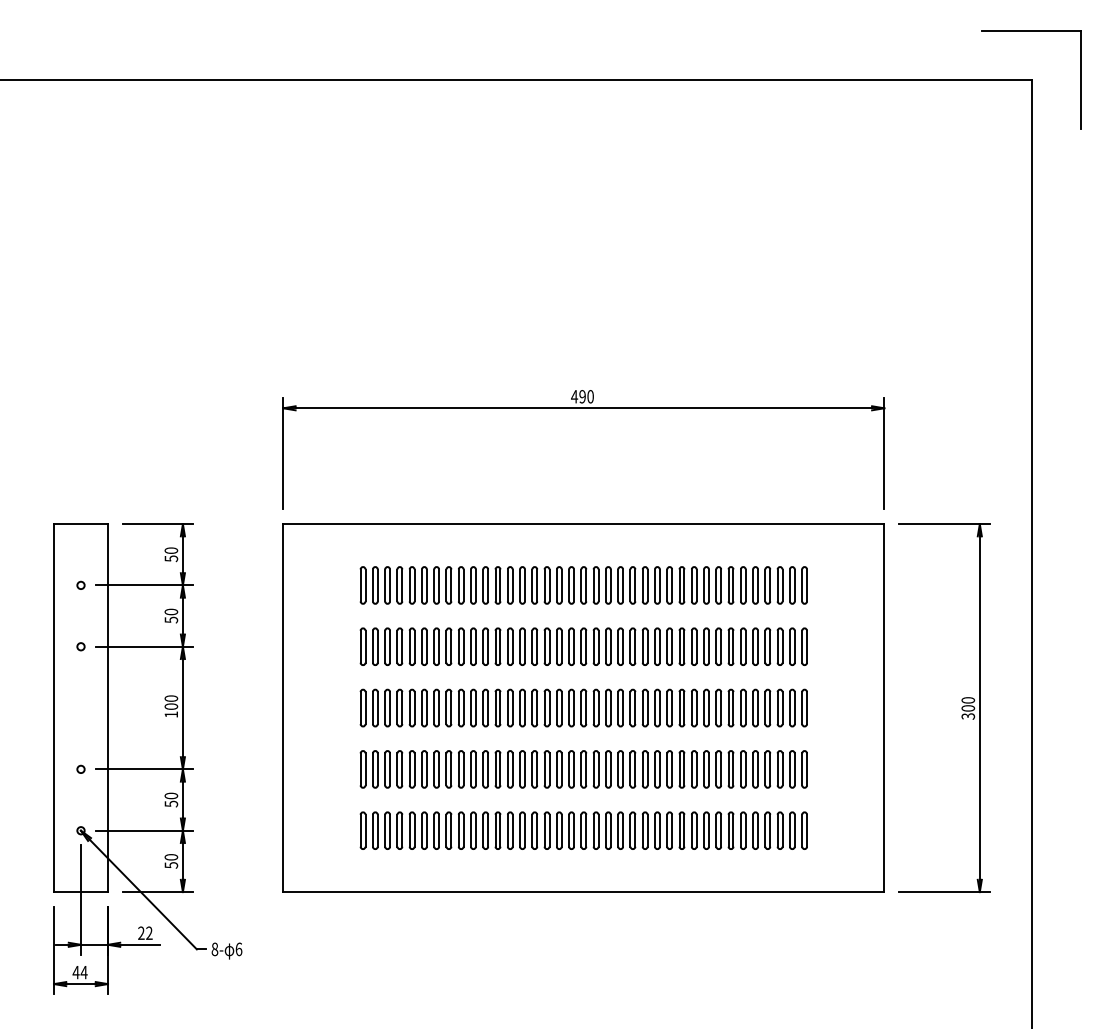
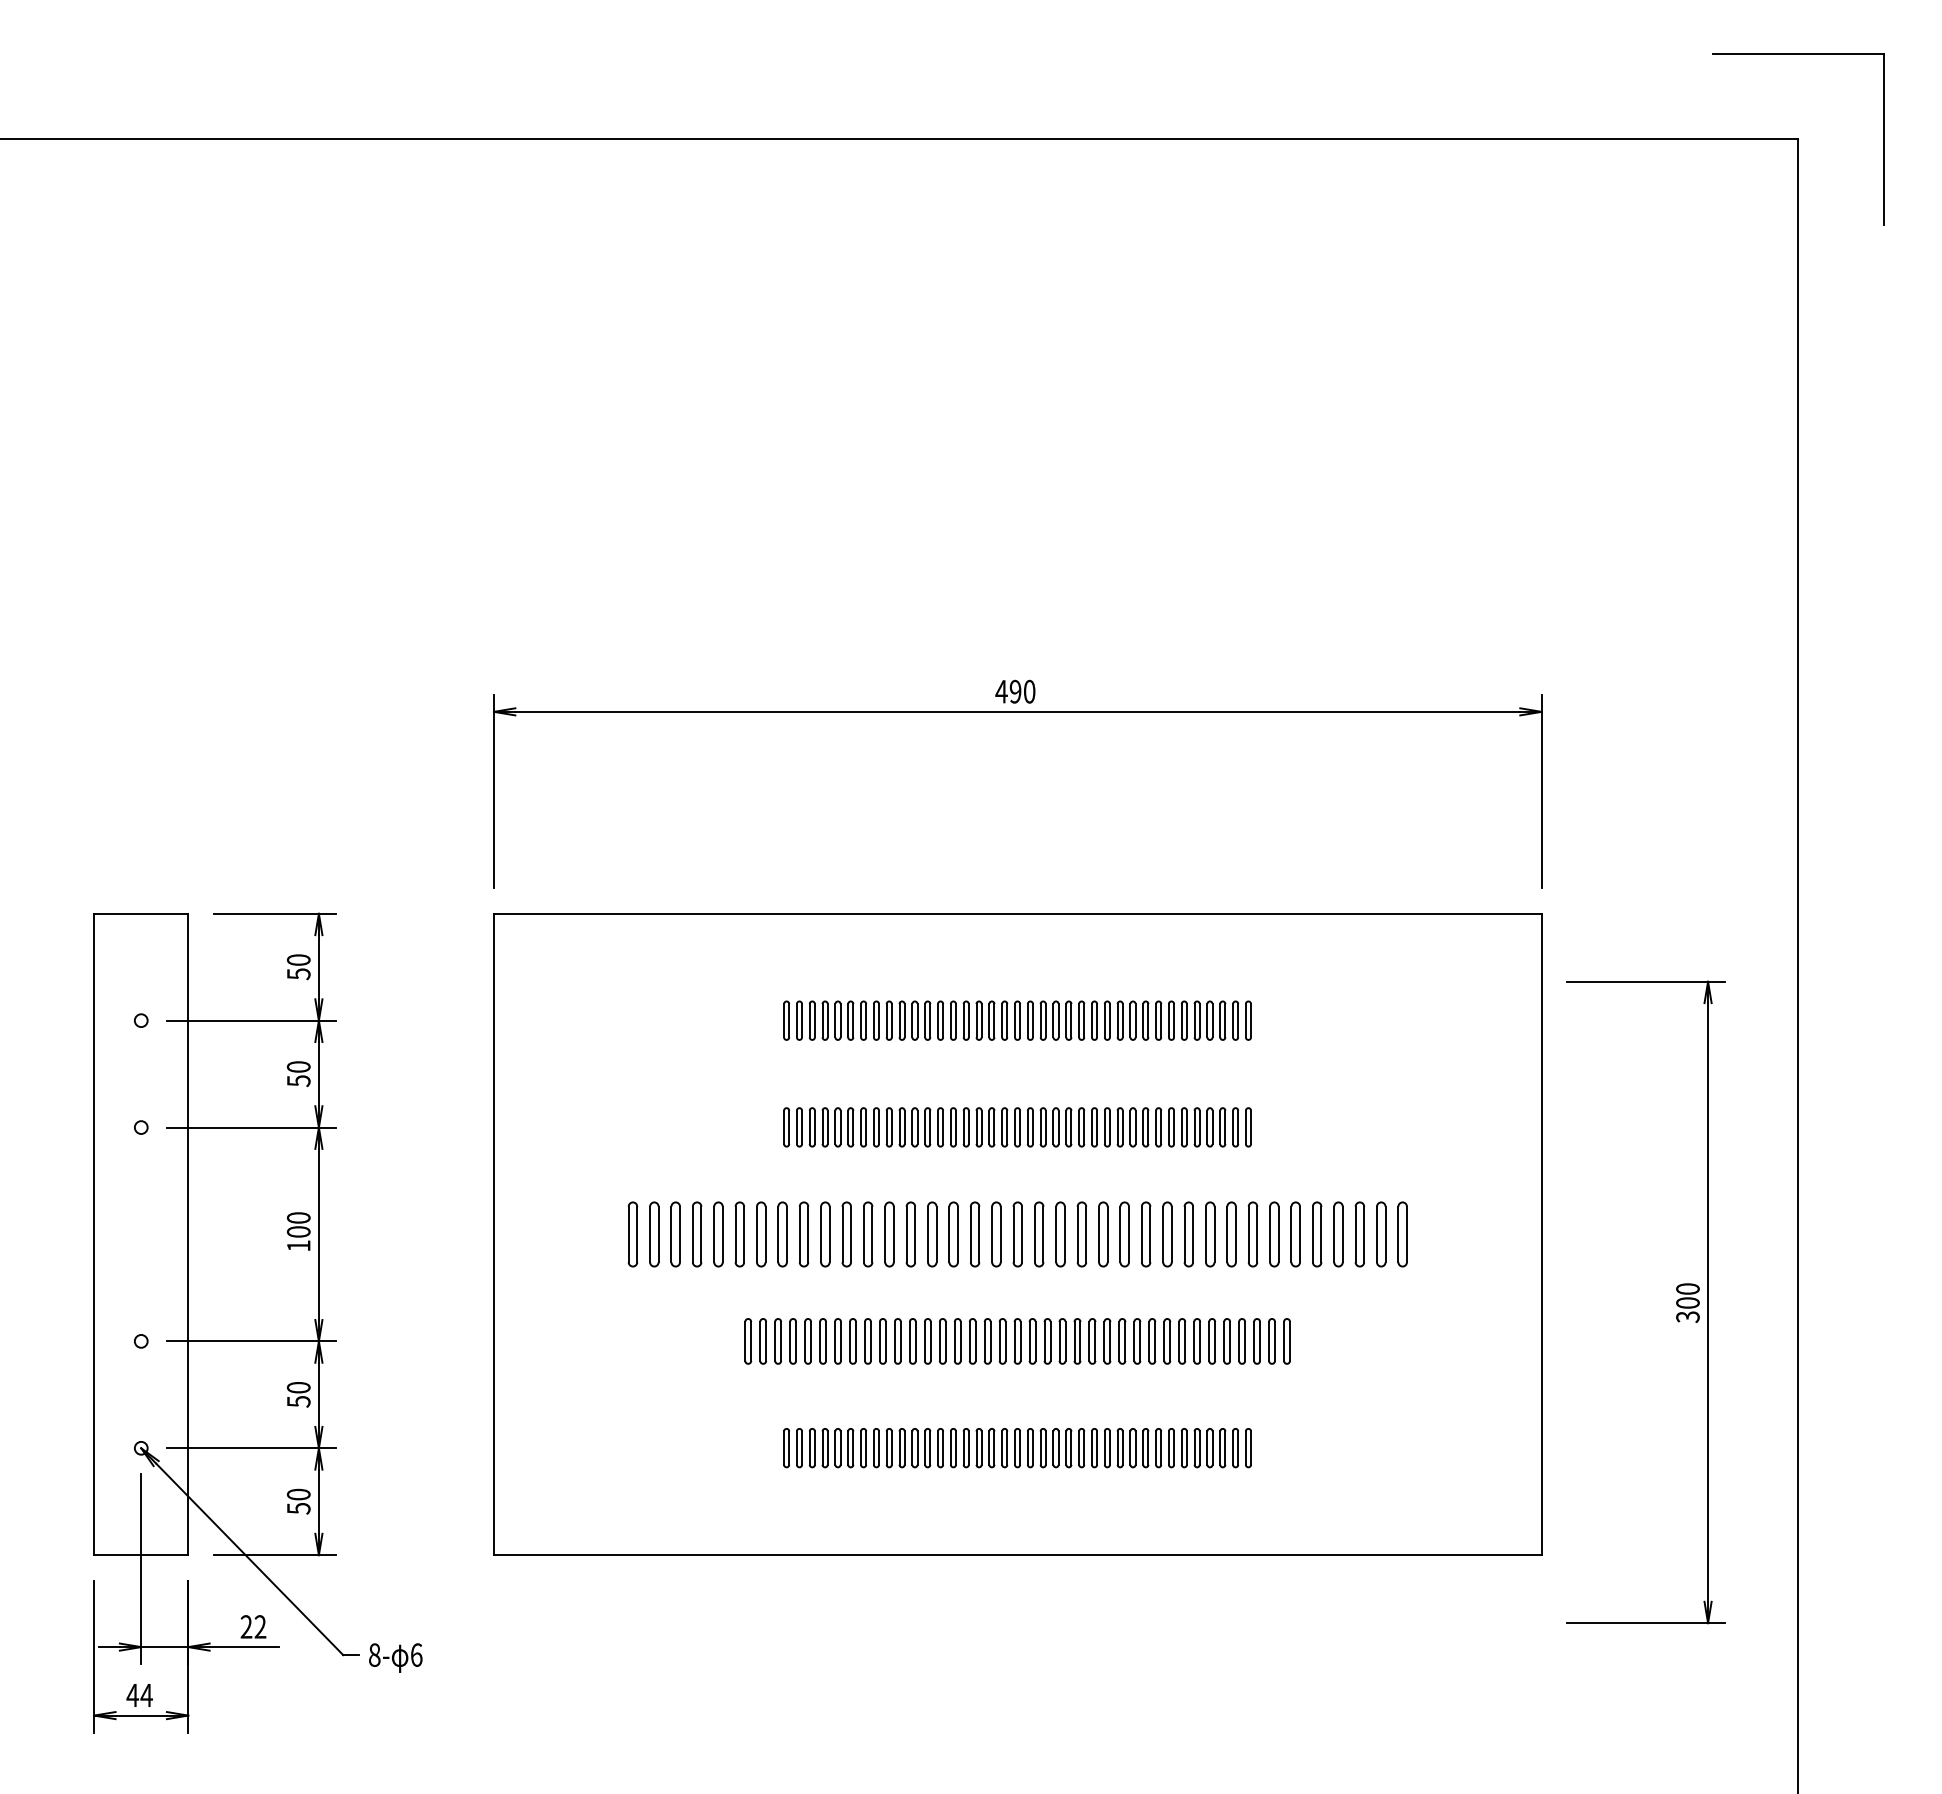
part: (583, 585) -> (1017, 1020), size x0.6
part: (583, 646) -> (1017, 1127), size x0.6
part: (961, 707) -> (1676, 1301), moved
part: (583, 769) -> (1017, 1341), size x0.7
part: (583, 830) -> (1017, 1447), size x0.6

